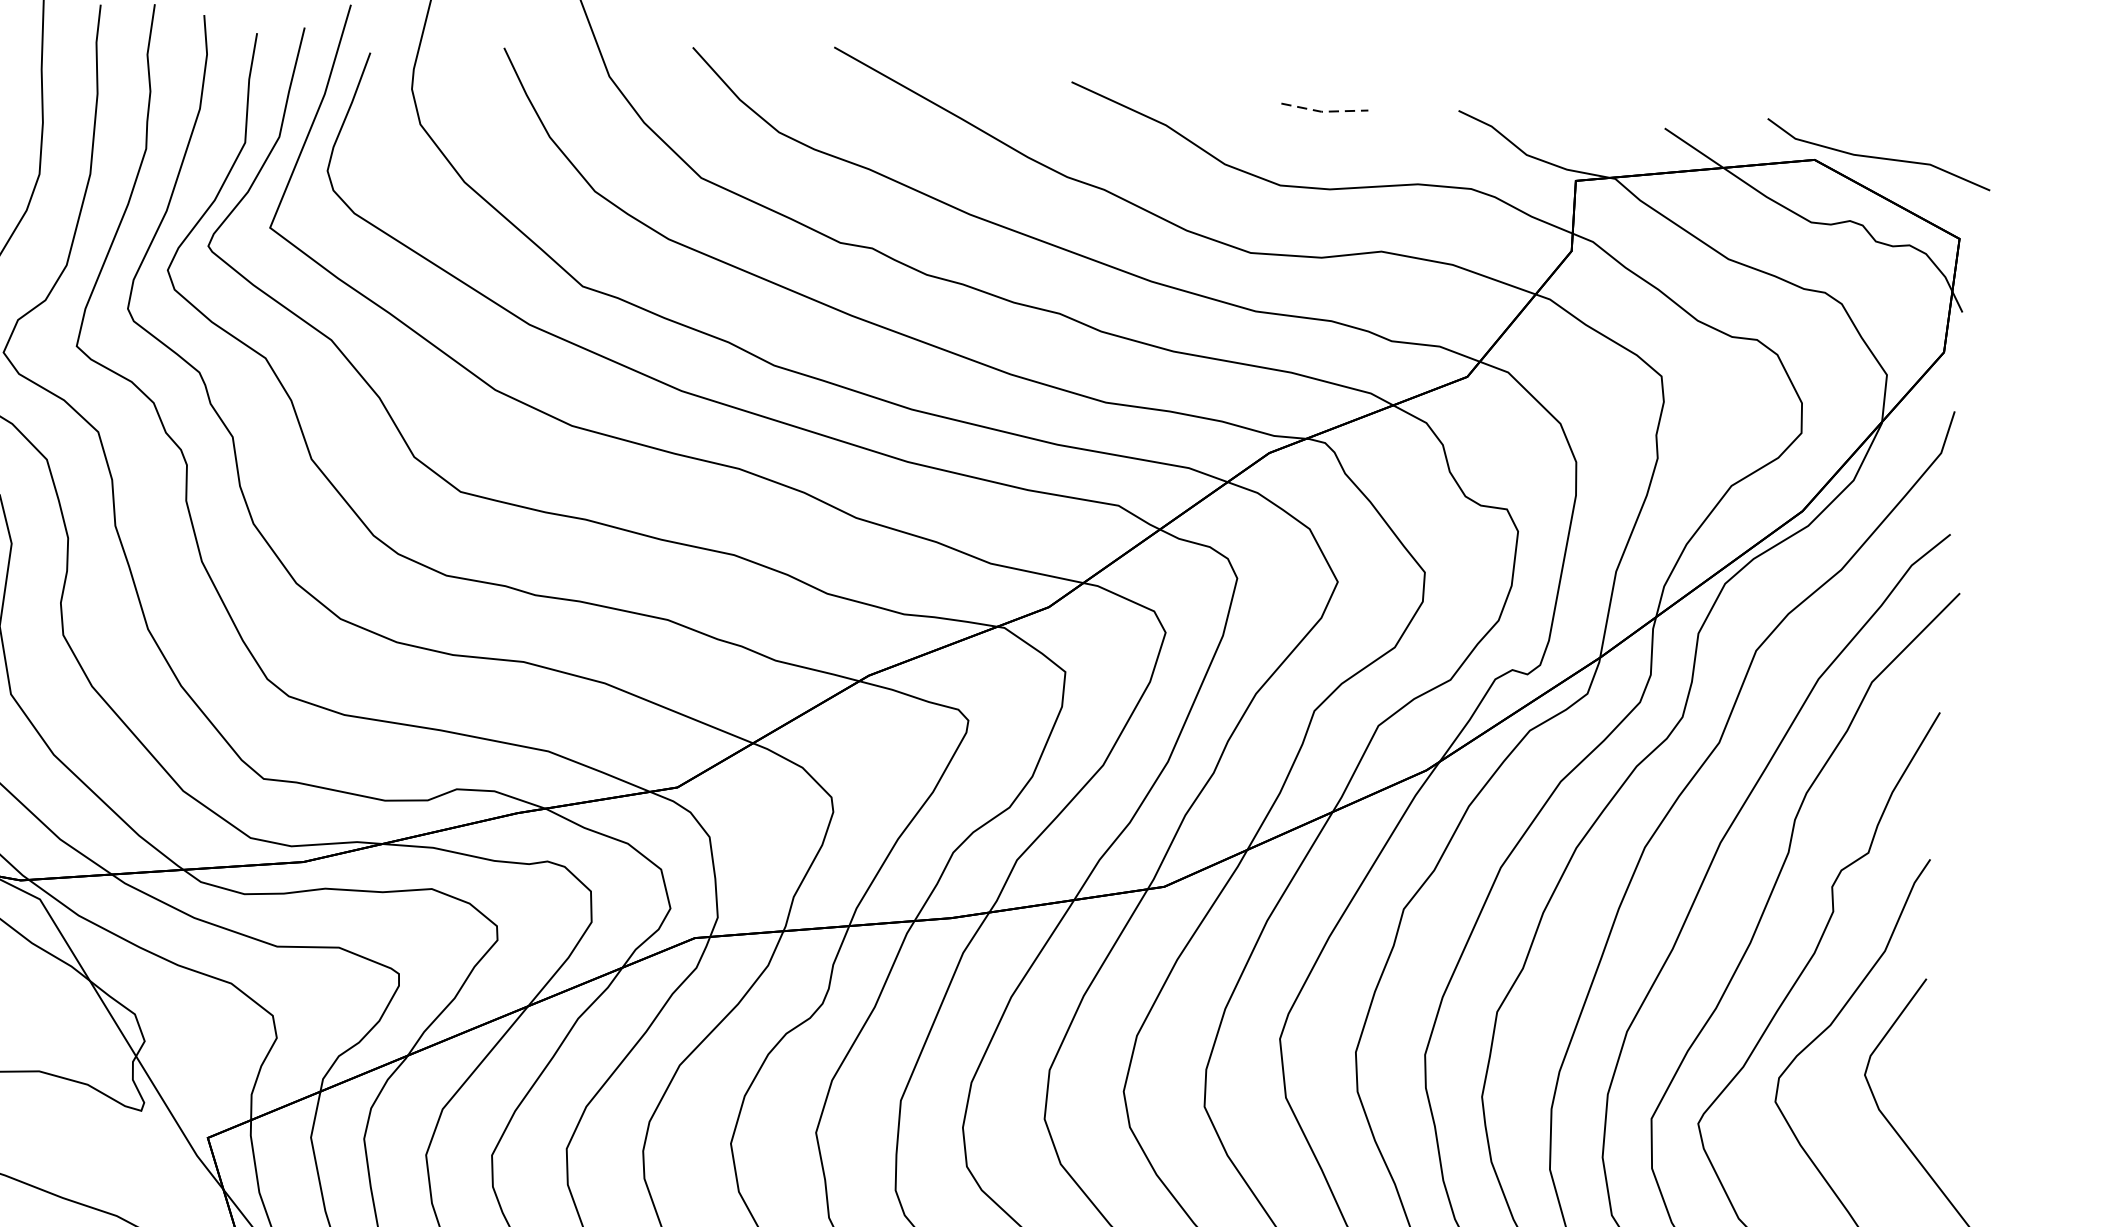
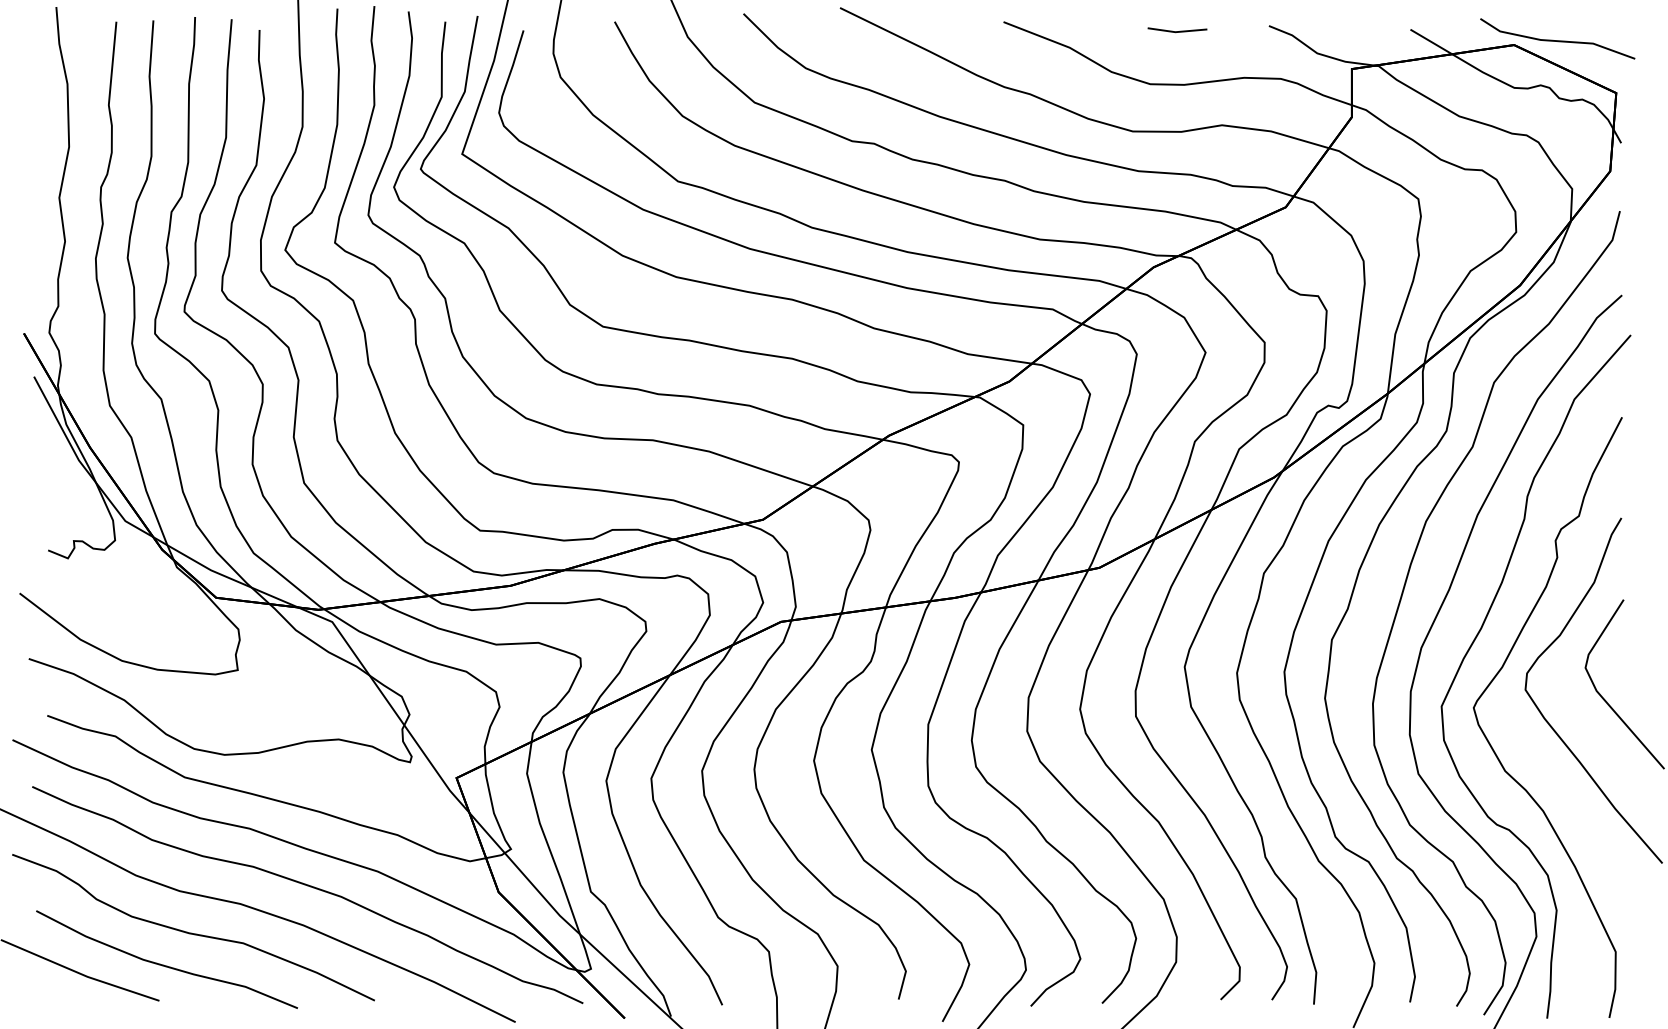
line: (1324, 112) -> (1177, 32), dashed -> solid

